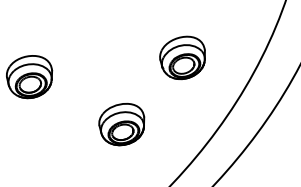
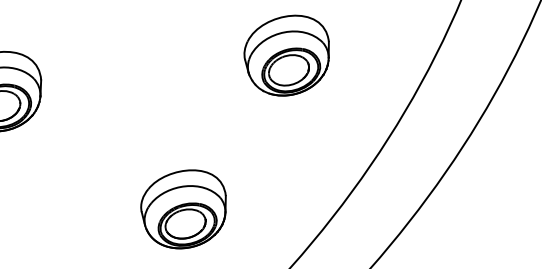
part: (121, 124) -> (183, 209), moved

